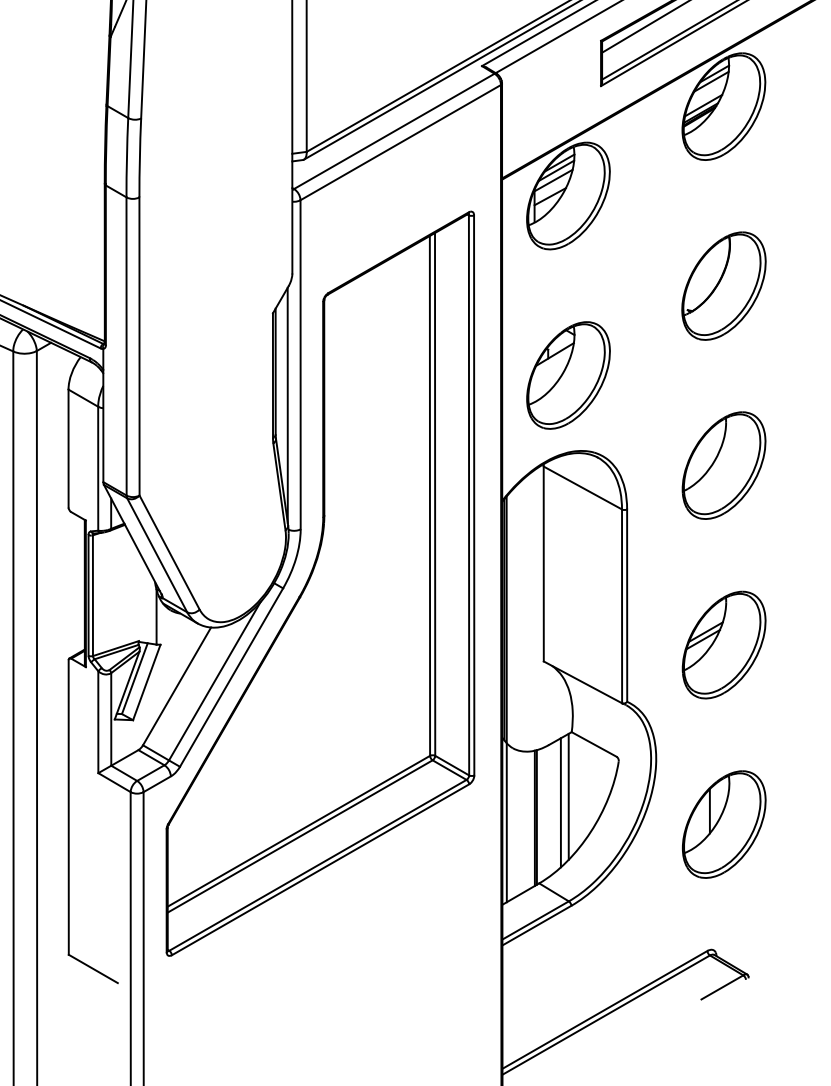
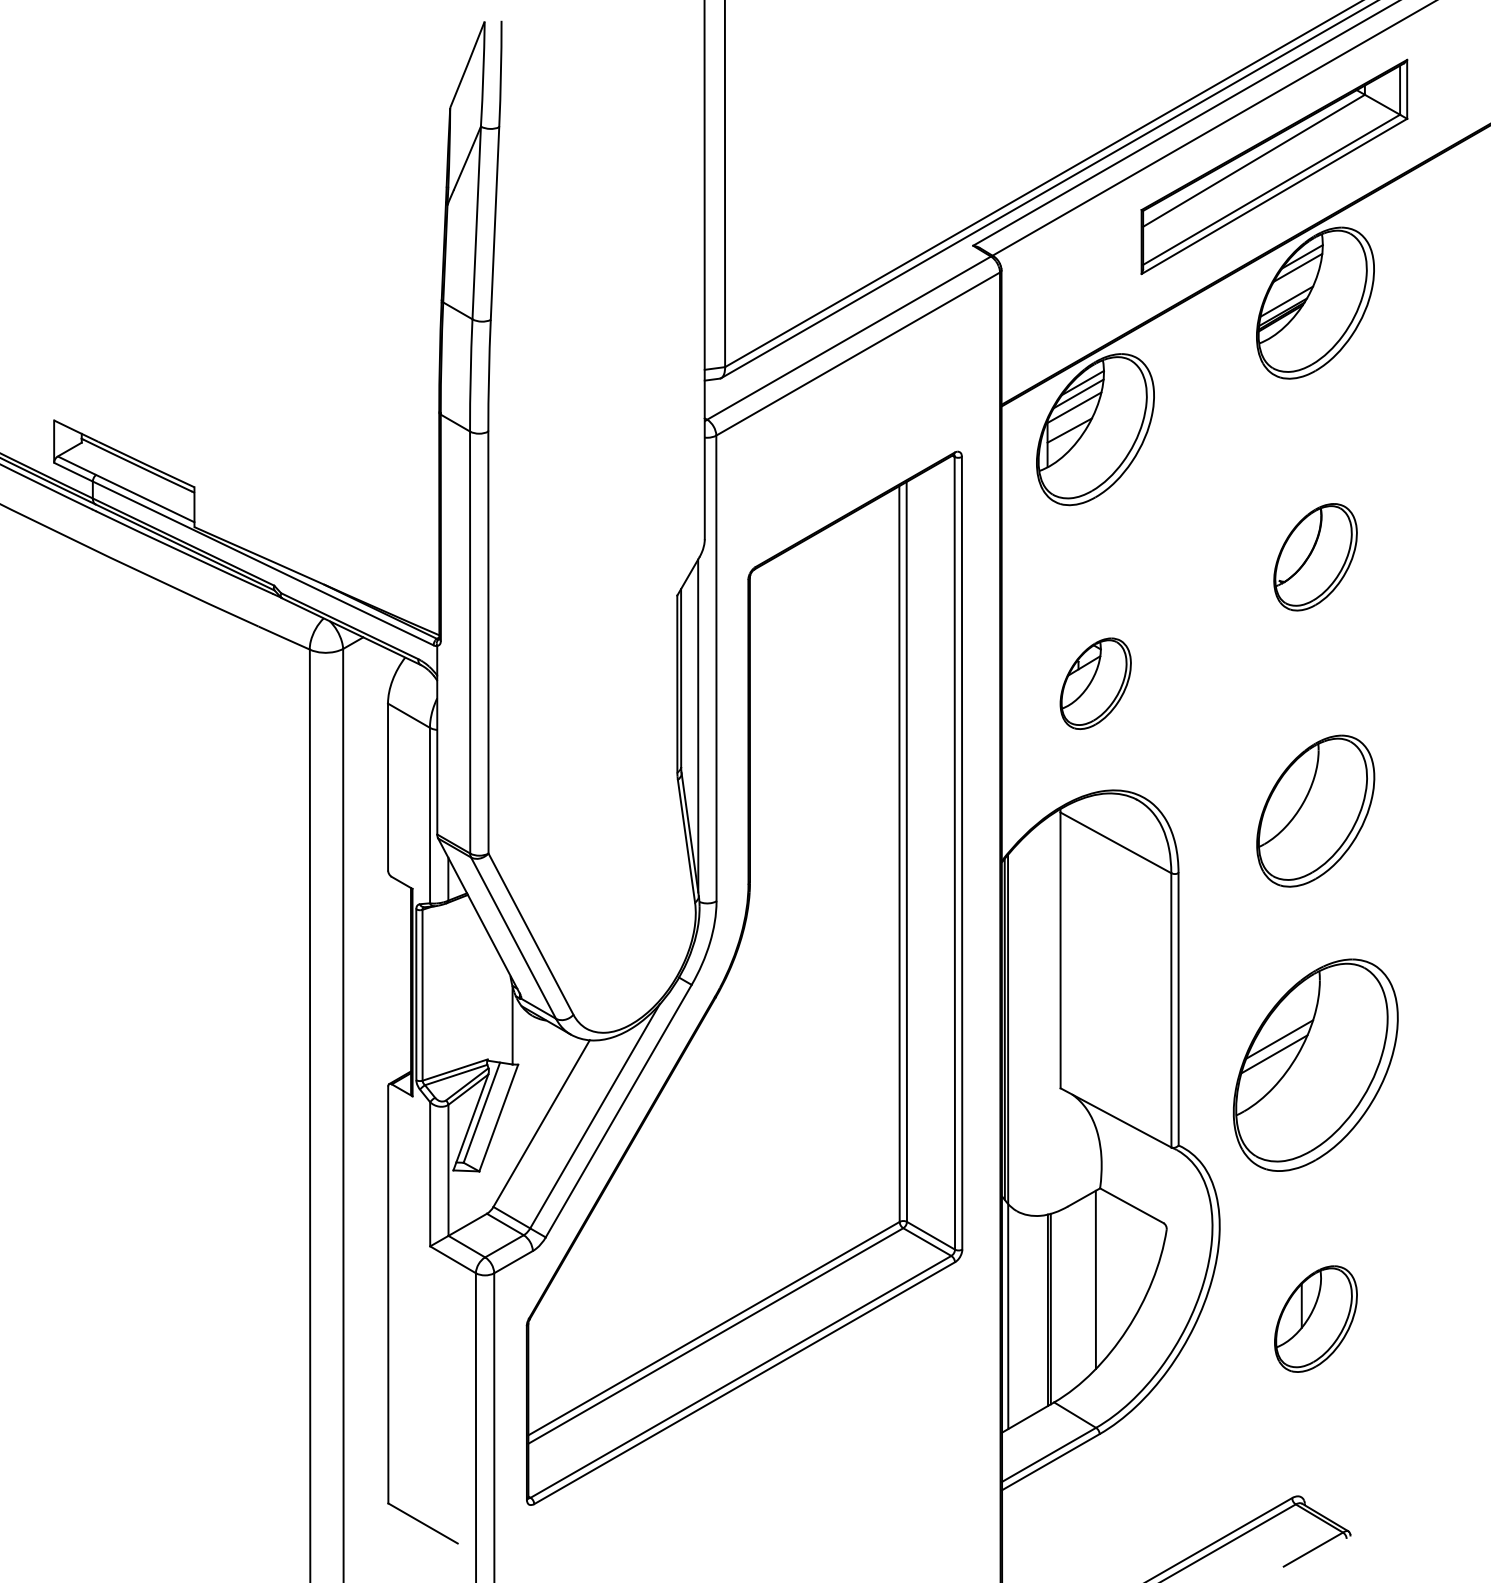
part: (723, 286) -> (1315, 557), size x0.7
part: (568, 375) -> (1095, 683), size x0.6
part: (723, 644) -> (1315, 1064), size x1.4
line: (560, 802) -> (1084, 1288), removed
part: (723, 824) -> (1315, 1318), size x0.7

